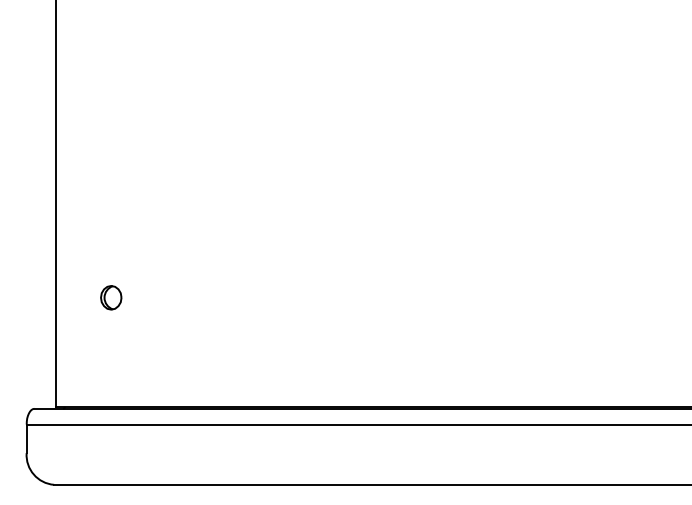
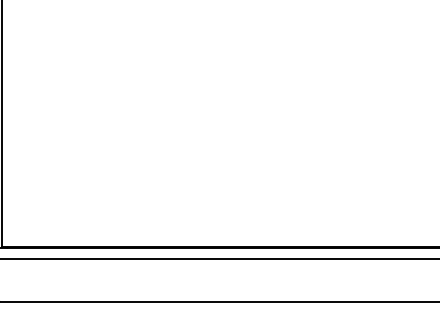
part: (111, 297) -> (40, 169), removed

